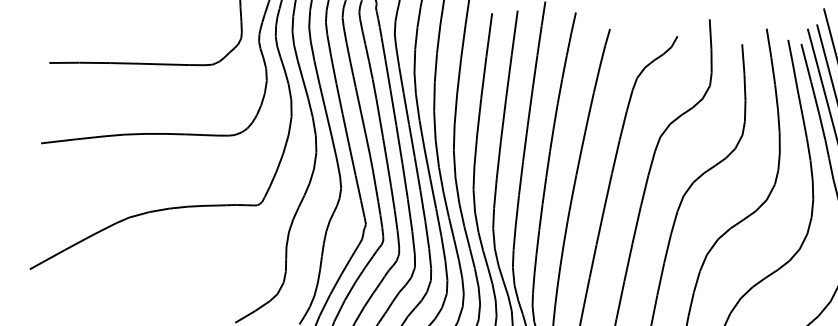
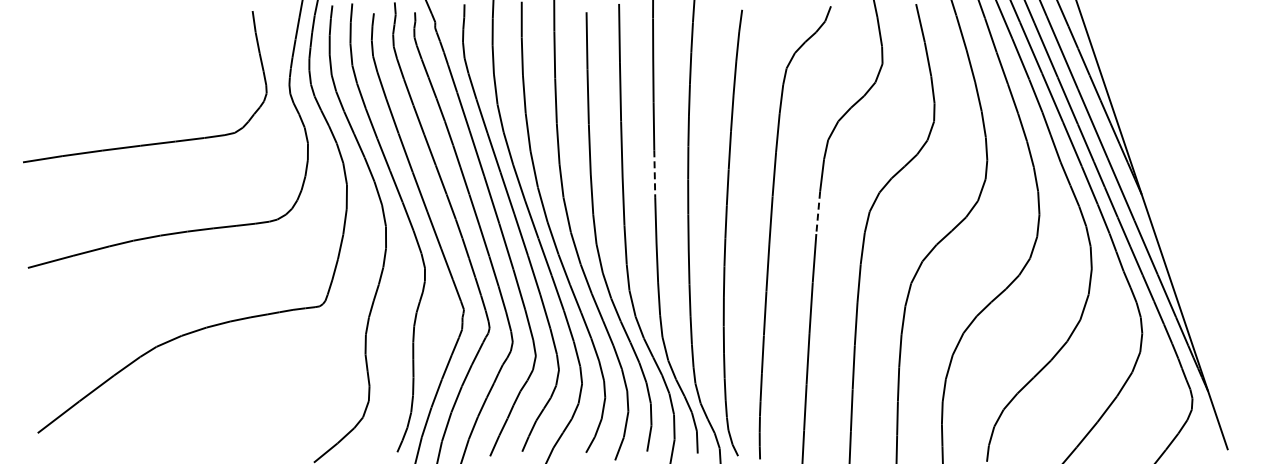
line: (525, 143) -> (654, 174), solid -> dashed
line: (644, 191) -> (818, 213), solid -> dashed

